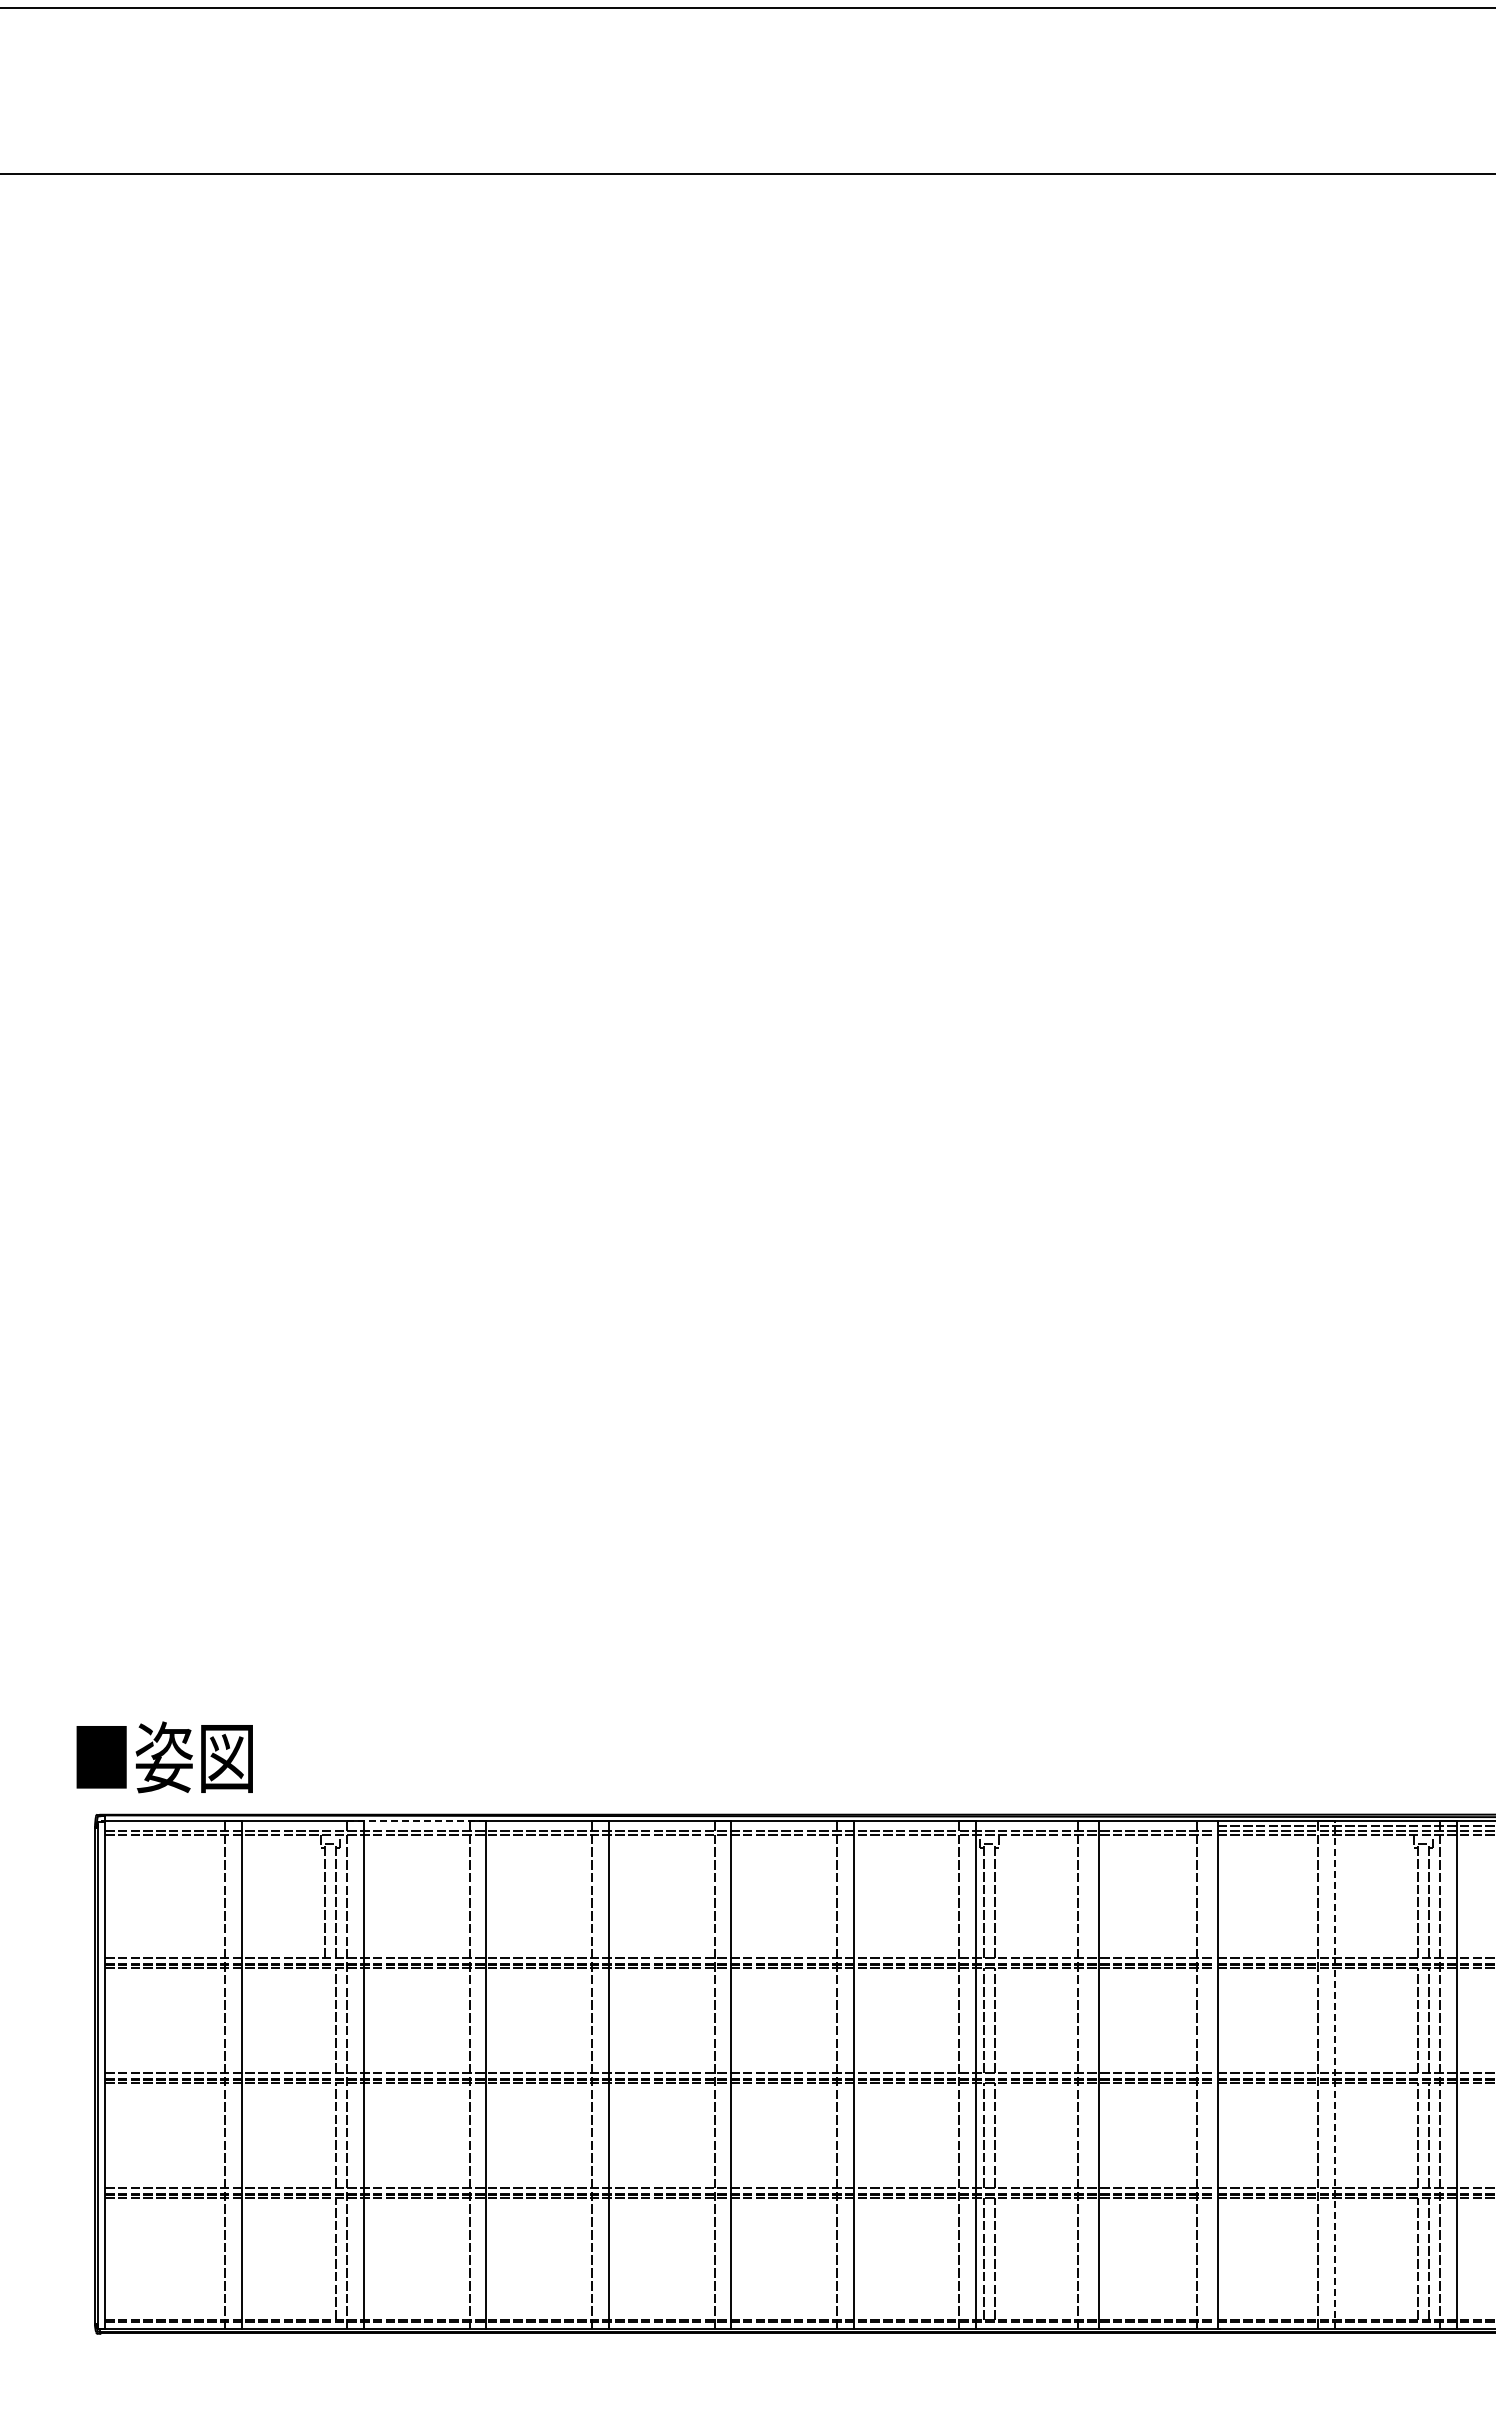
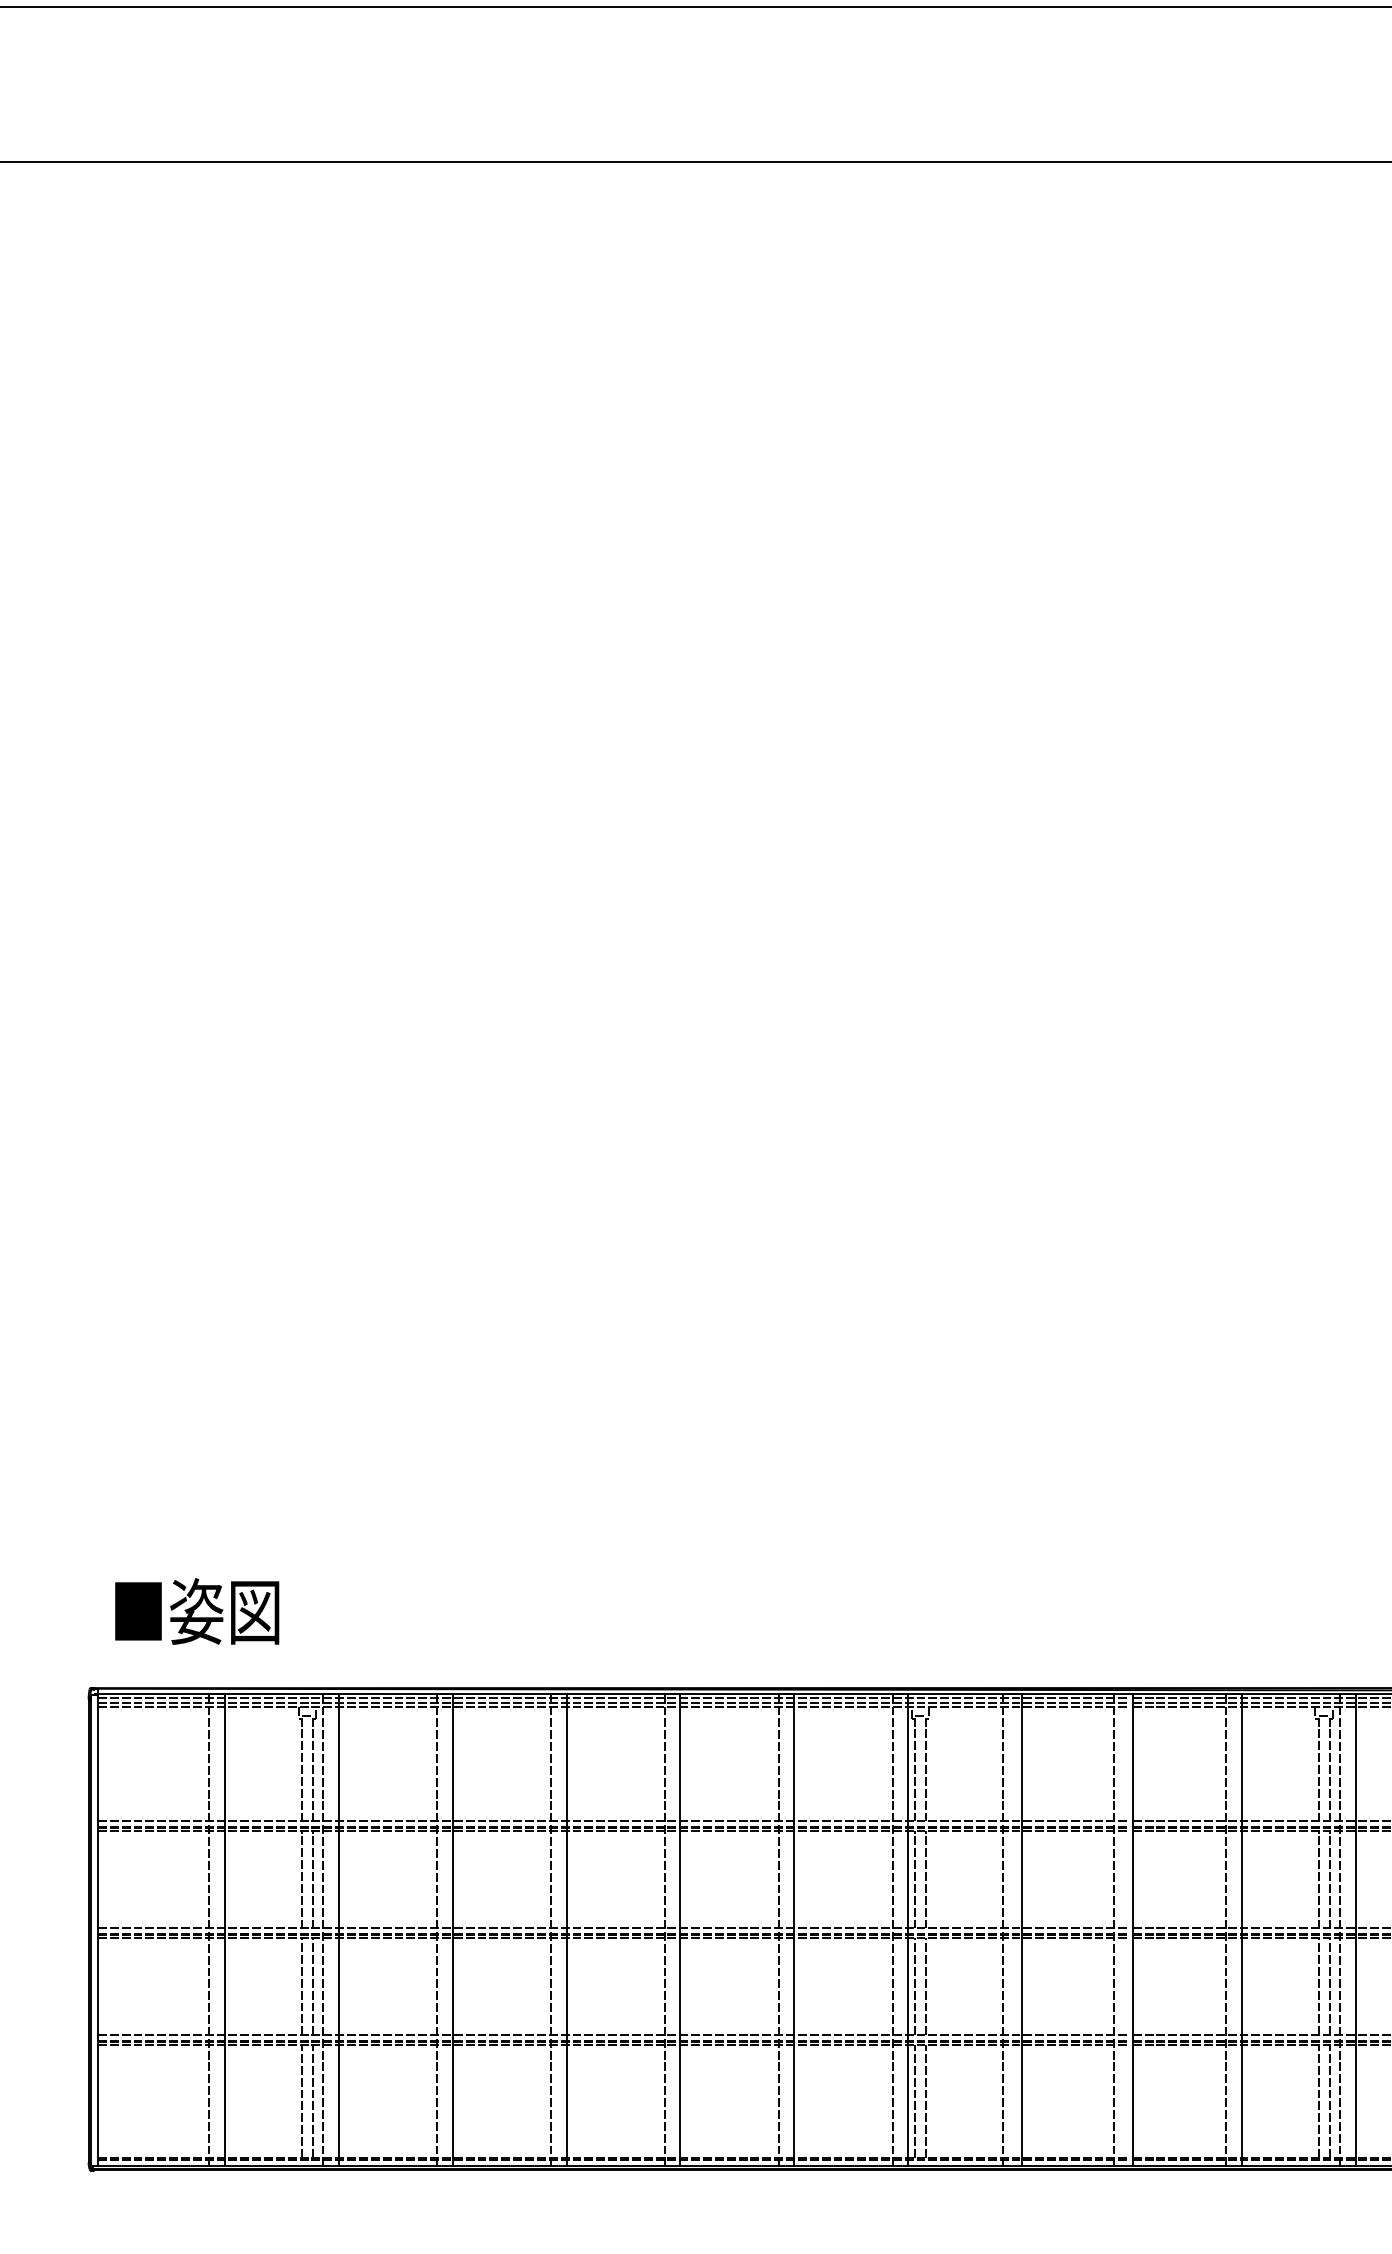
text: (164, 1757) -> (196, 1611), moved
line: (416, 1820) -> (387, 1693), dashed -> solid
line: (659, 1825) -> (613, 1698), added
line: (324, 2020) -> (302, 1879), added
line: (1334, 2074) -> (1241, 1929), dashed -> solid
line: (324, 2135) -> (302, 1986), added
line: (324, 2258) -> (302, 2100), added

